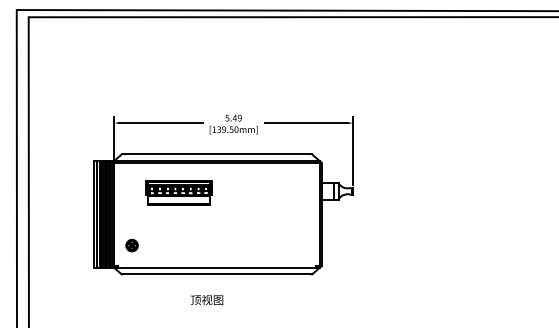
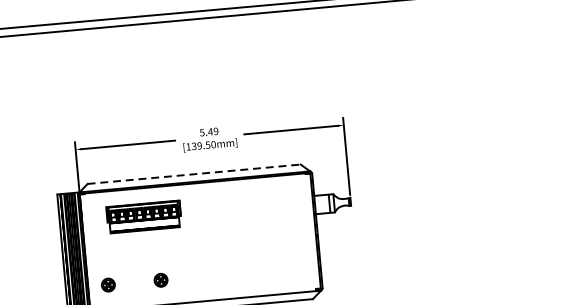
line: (217, 154) -> (194, 174), solid -> dashed
part: (178, 192) -> (143, 216), moved
part: (178, 245) -> (160, 280), added

